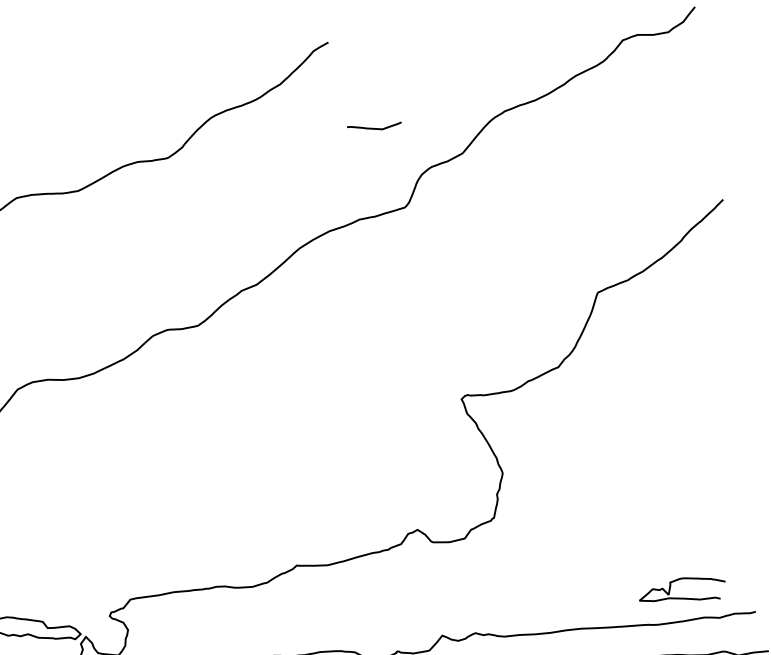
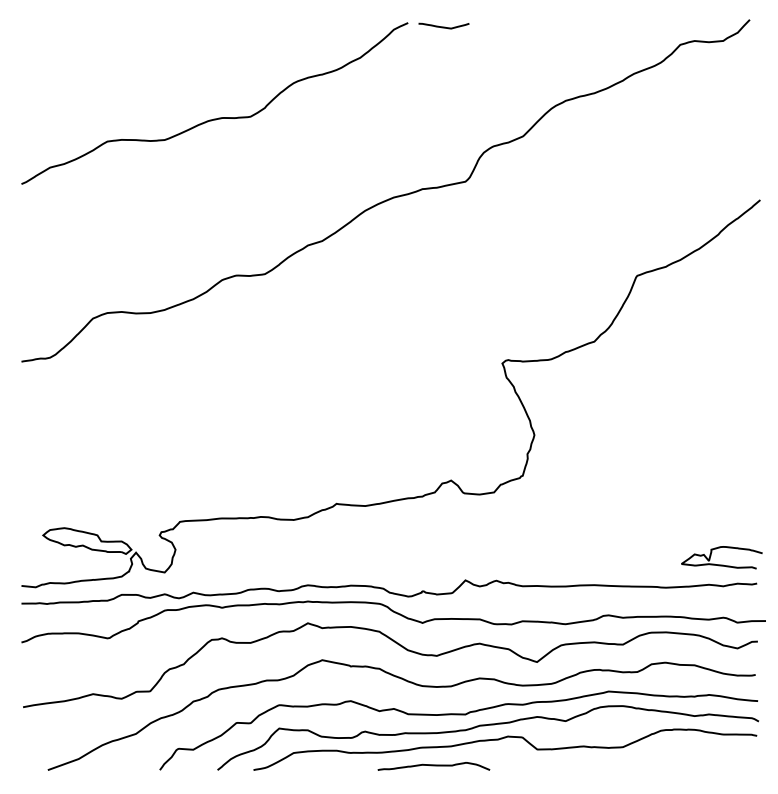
curve: (374, 127) -> (443, 26), moved
curve: (682, 597) -> (721, 564), moved

